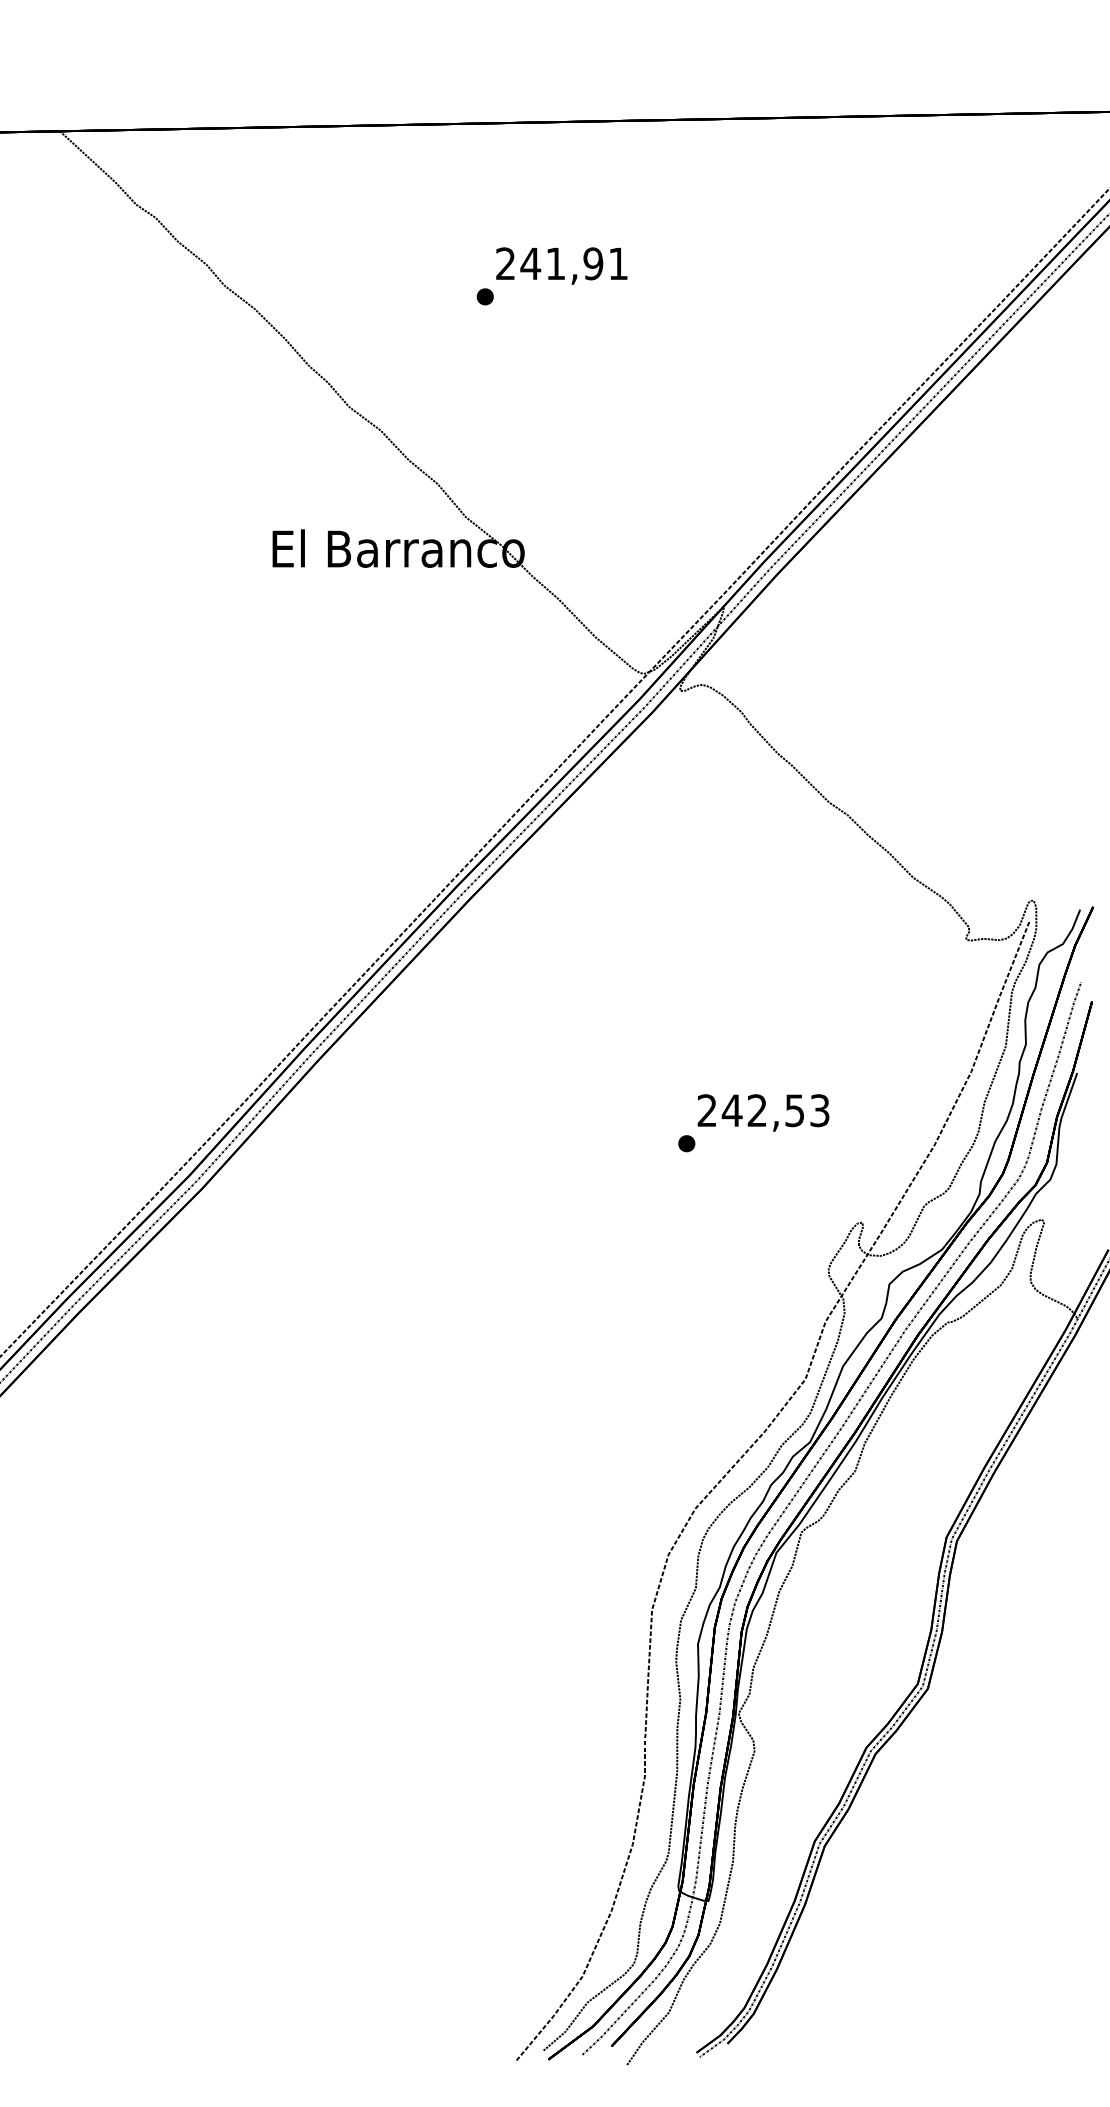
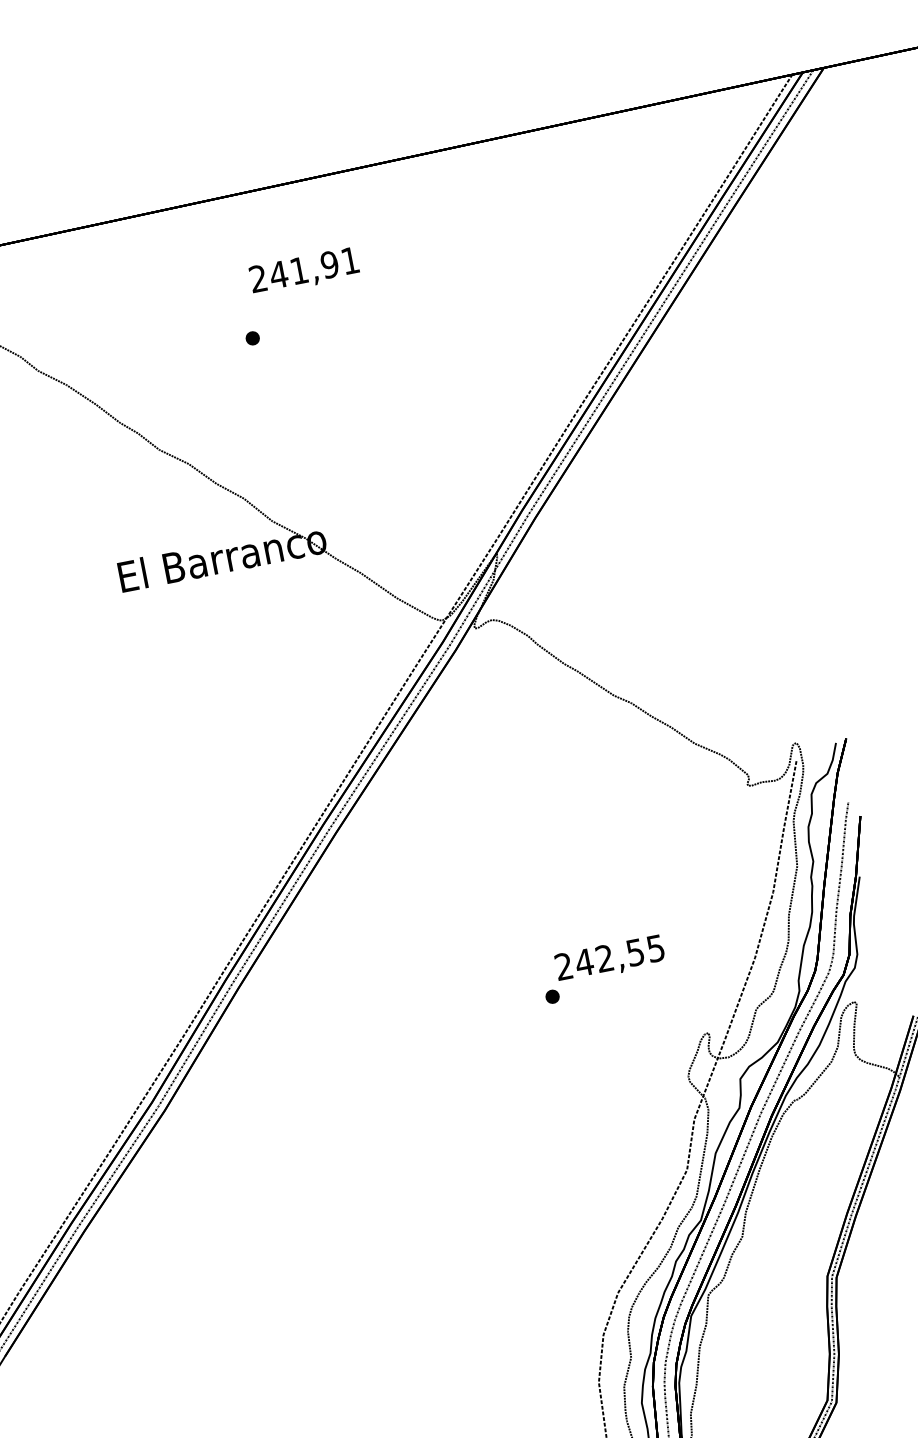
text: (561, 265) -> (304, 271), moved
text: (820, 1110) -> (656, 948), 242,53 -> 242,55

